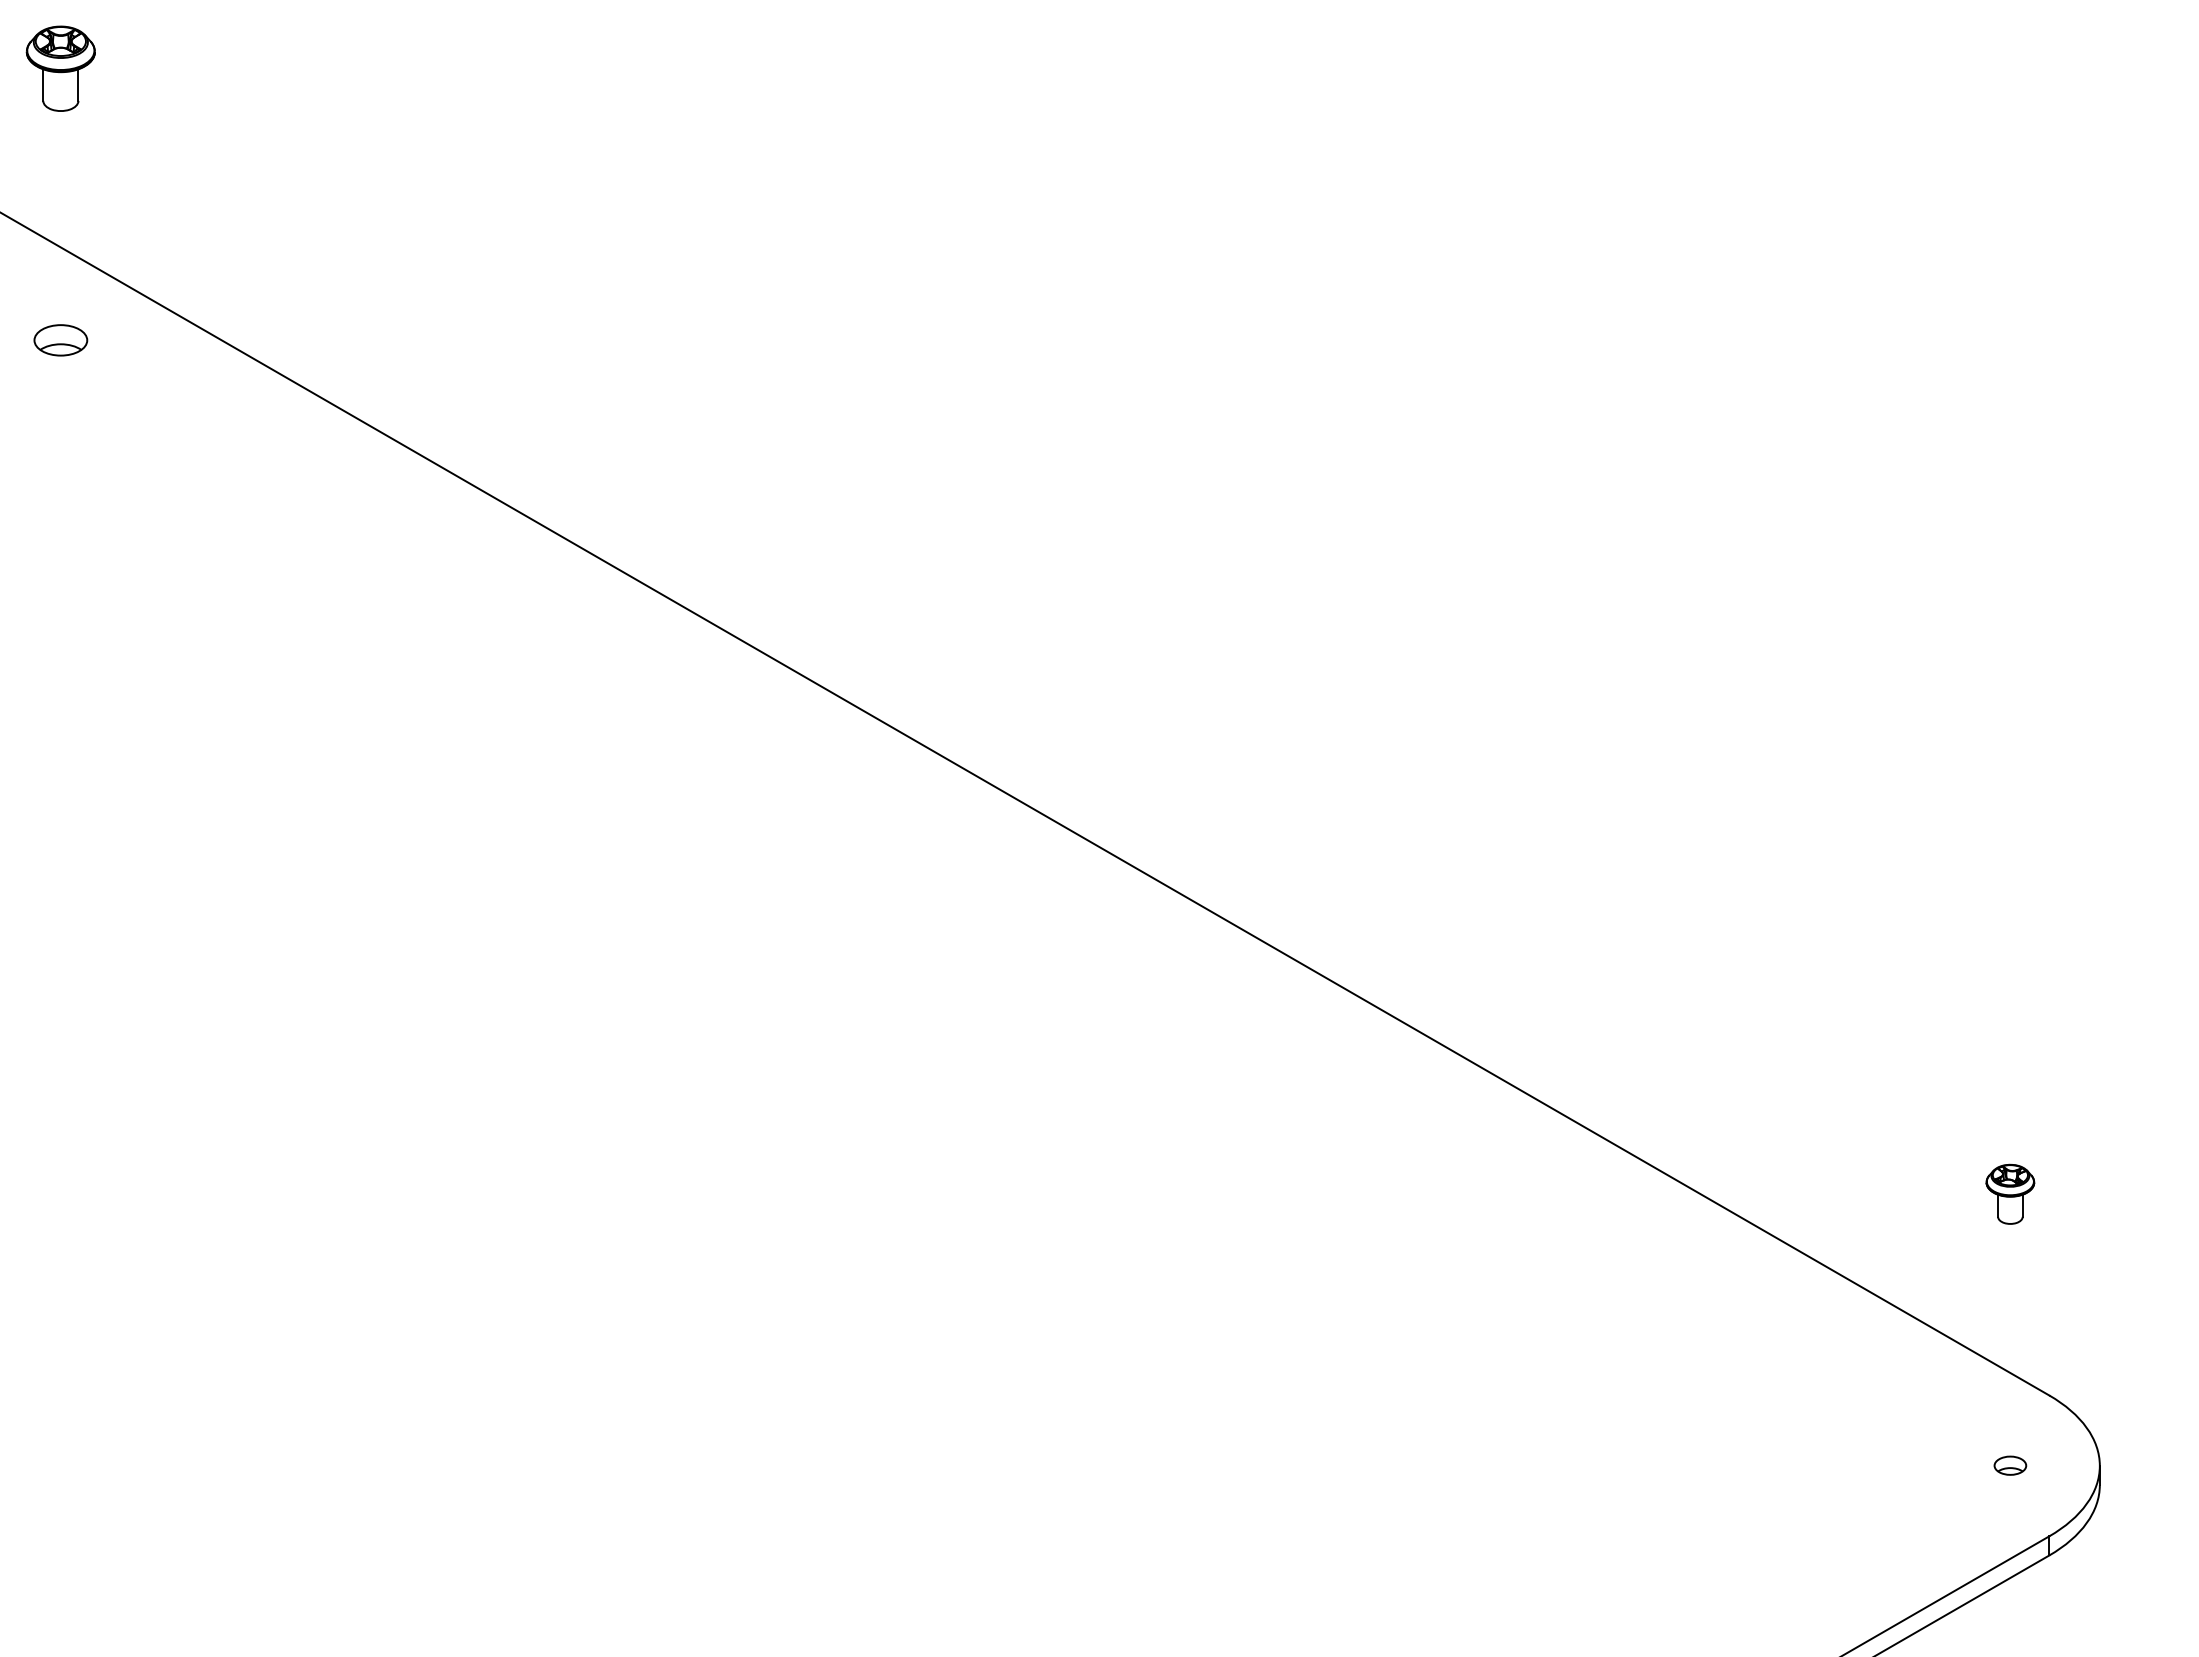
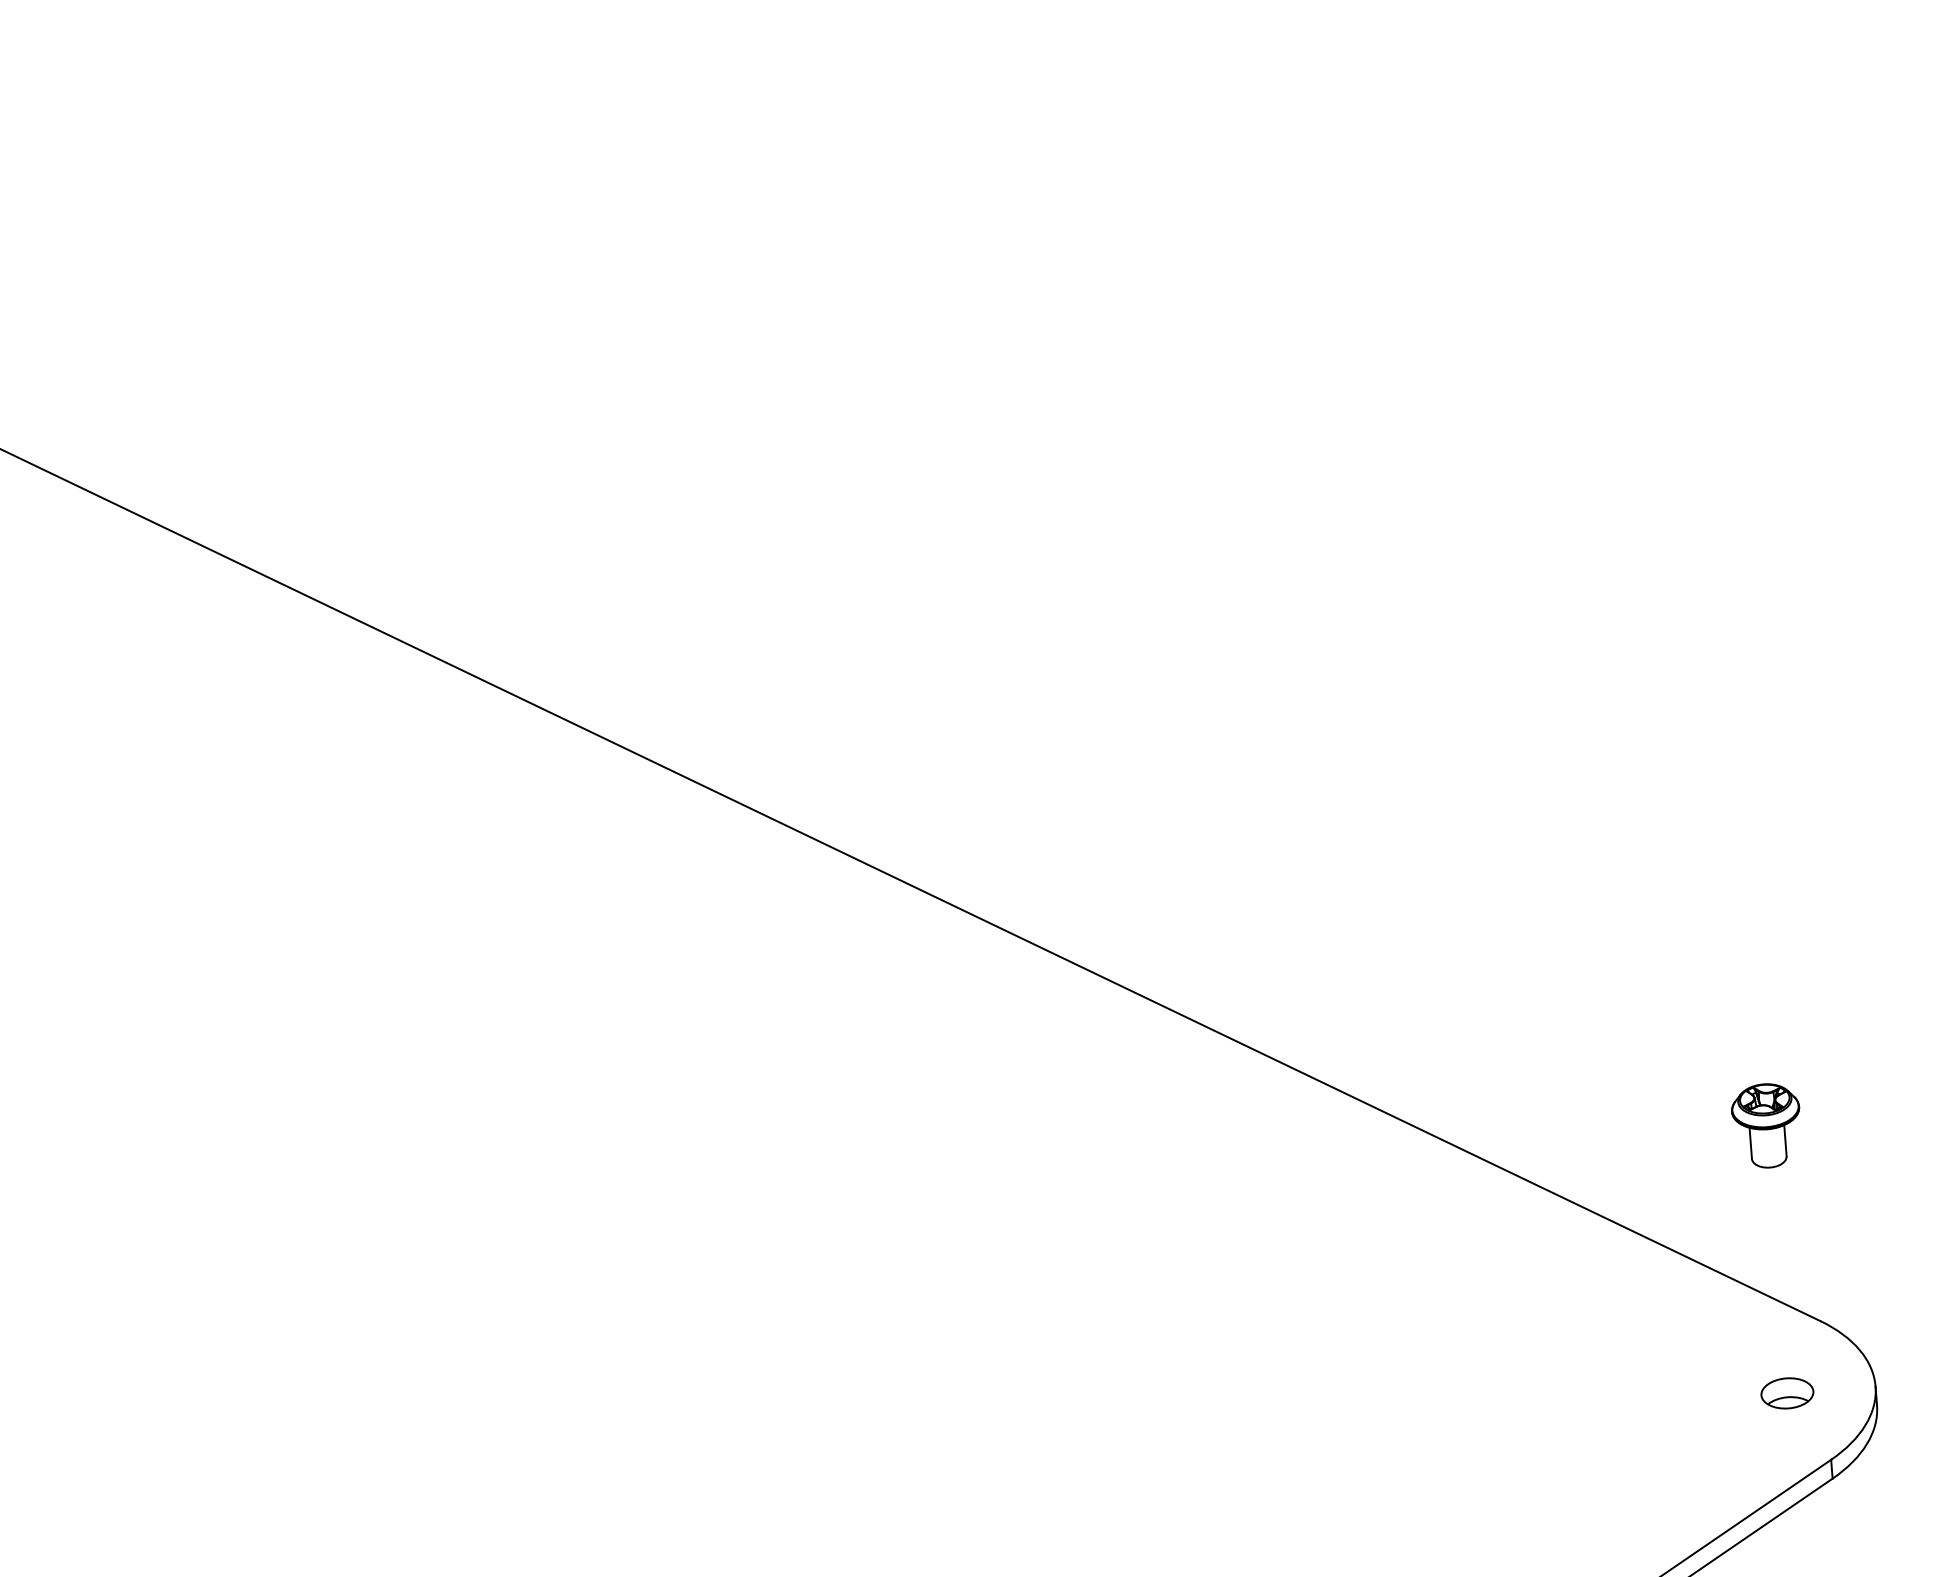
part: (2010, 1194) -> (1767, 1126), size x1.43
part: (2010, 1465) -> (1787, 1393), size x1.67

